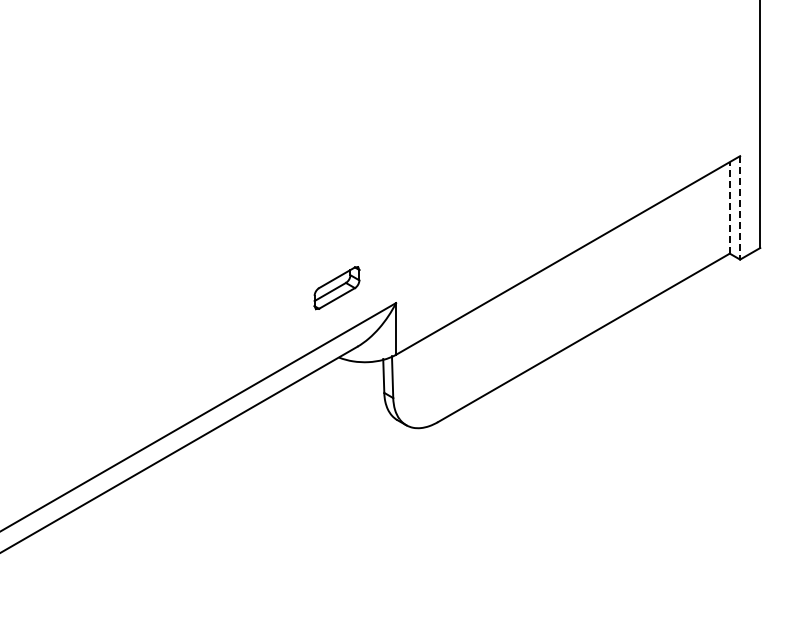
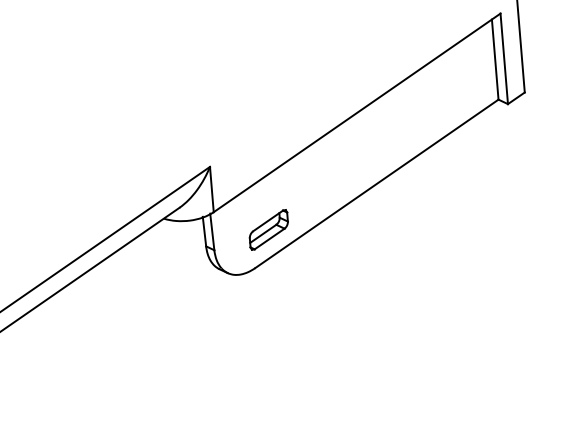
line: (729, 207) -> (494, 59), dashed -> solid
line: (740, 207) -> (504, 58), dashed -> solid
part: (336, 288) -> (268, 230), moved

